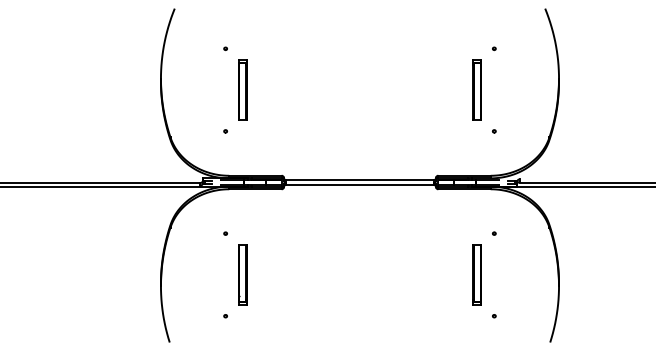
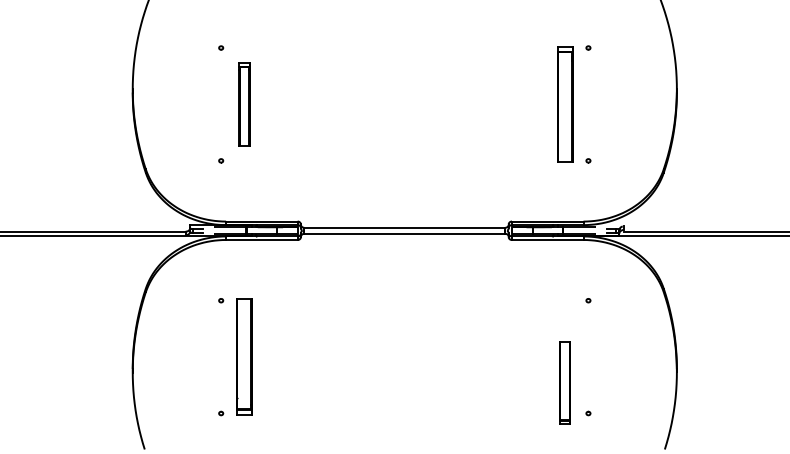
part: (476, 89) -> (564, 103), size x1.4
part: (242, 274) -> (244, 356), size x1.4
part: (476, 274) -> (564, 382), moved

